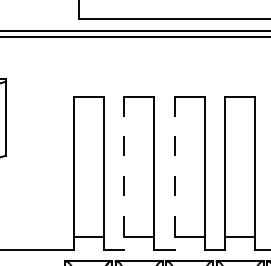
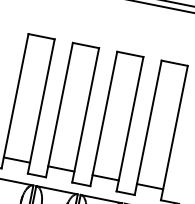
line: (124, 173) -> (59, 110), dashed -> solid
line: (174, 173) -> (103, 119), dashed -> solid

